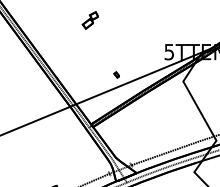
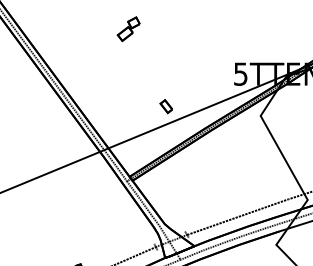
part: (116, 74) -> (165, 106), size x1.67

